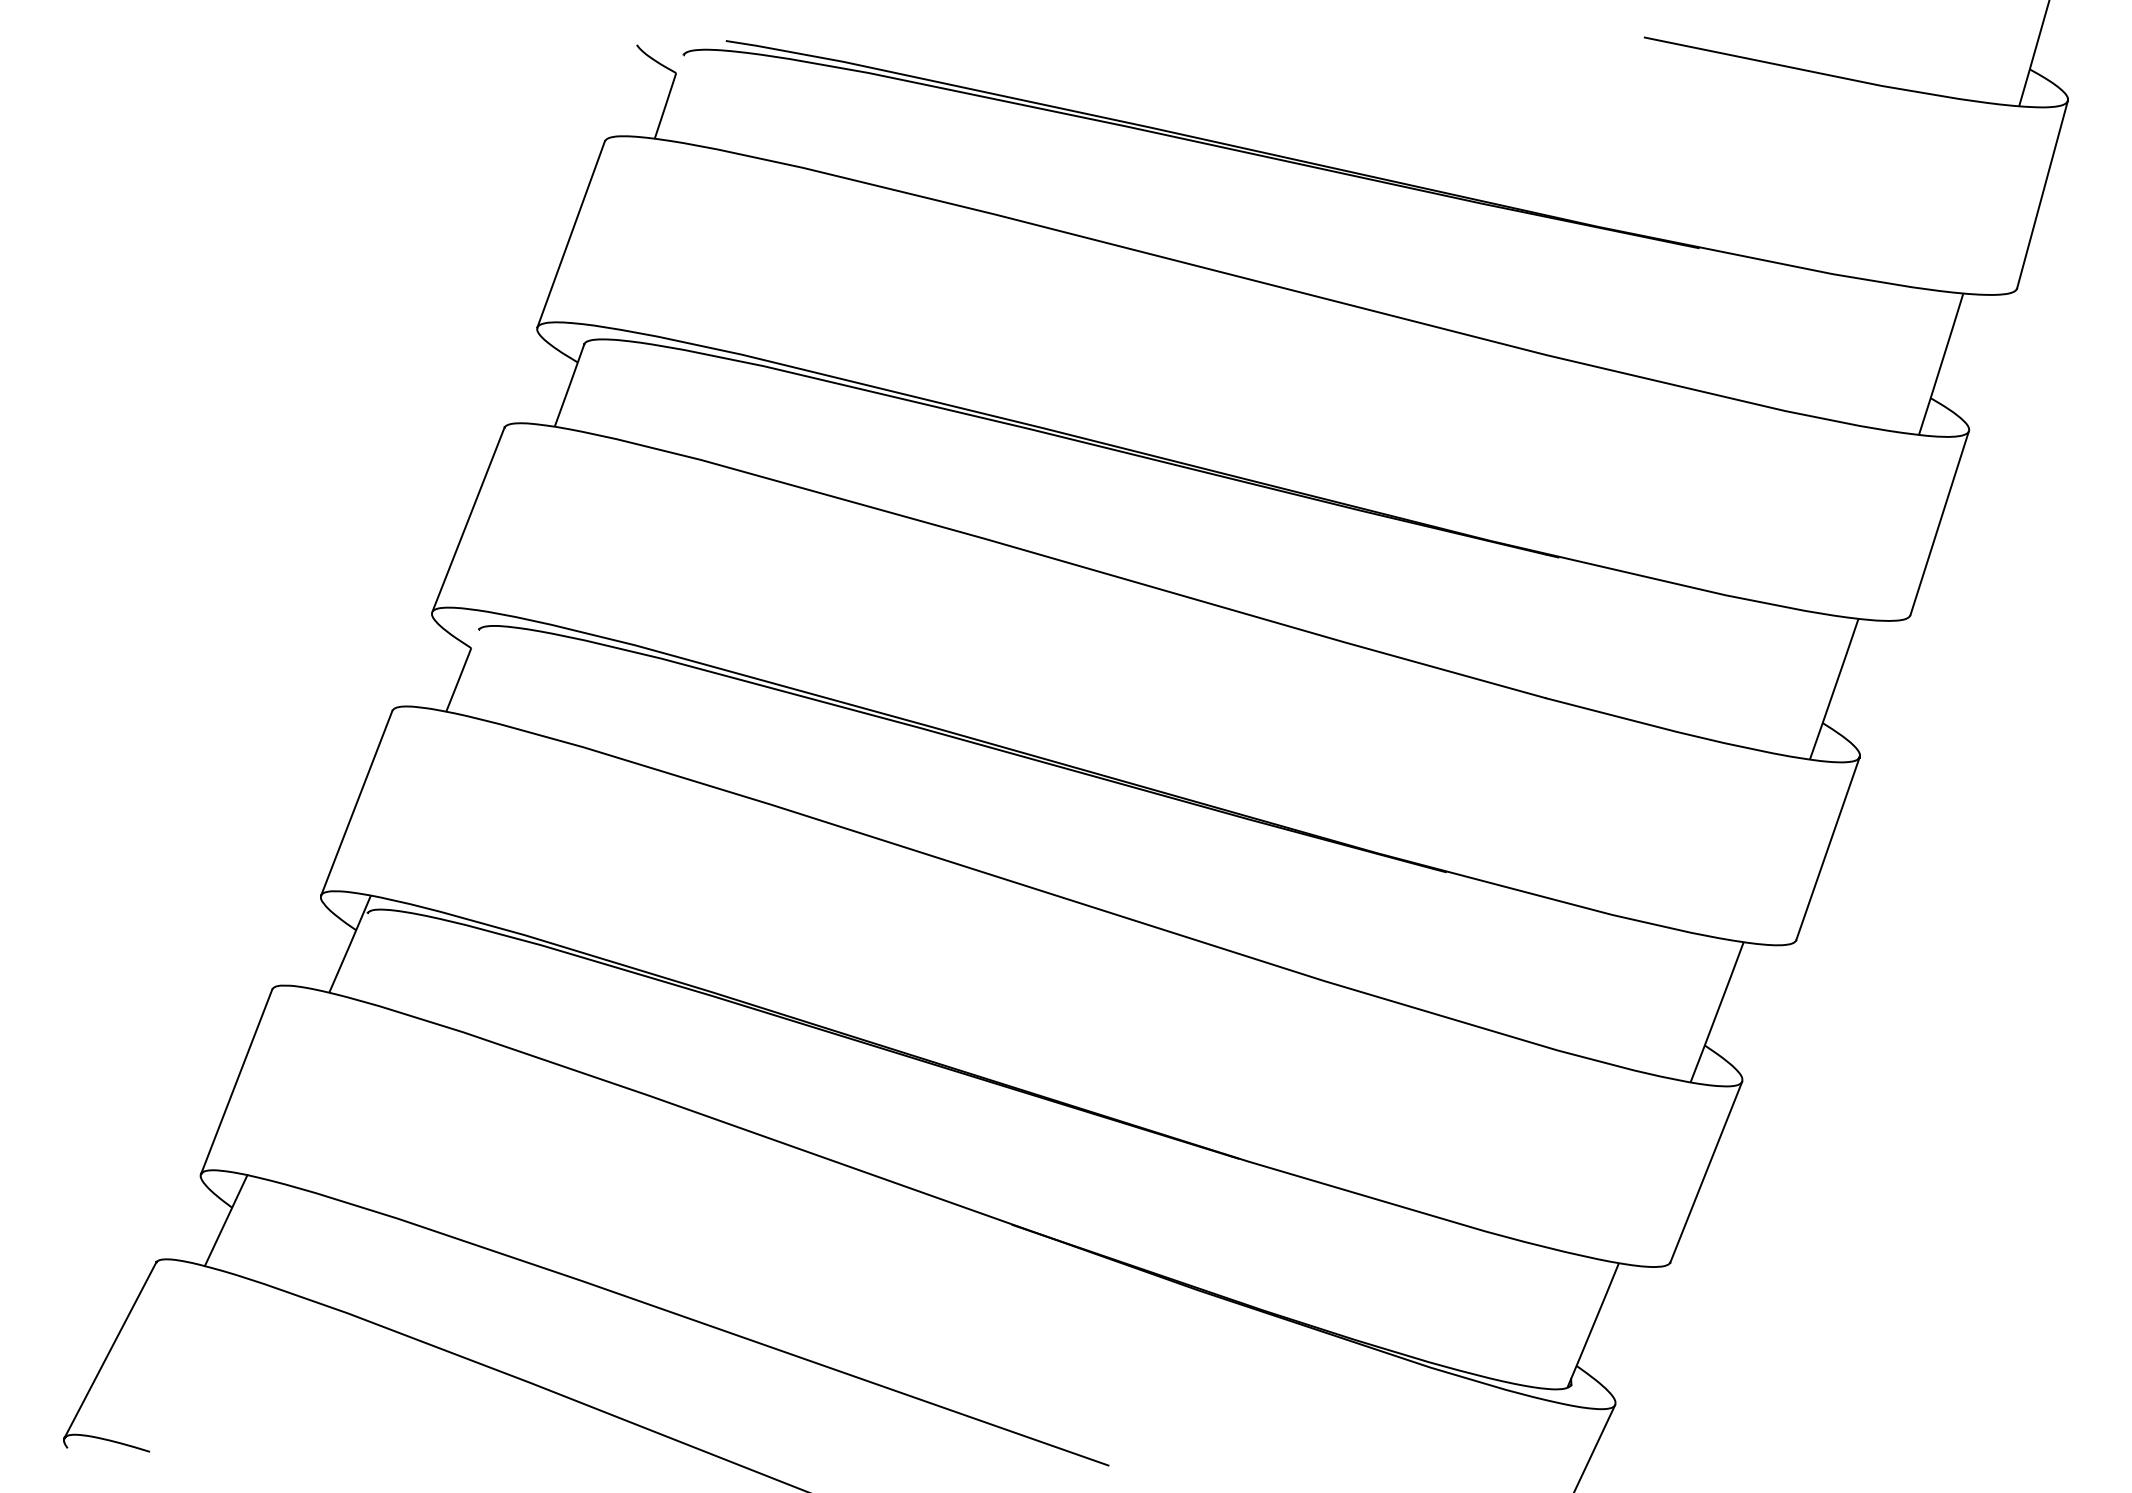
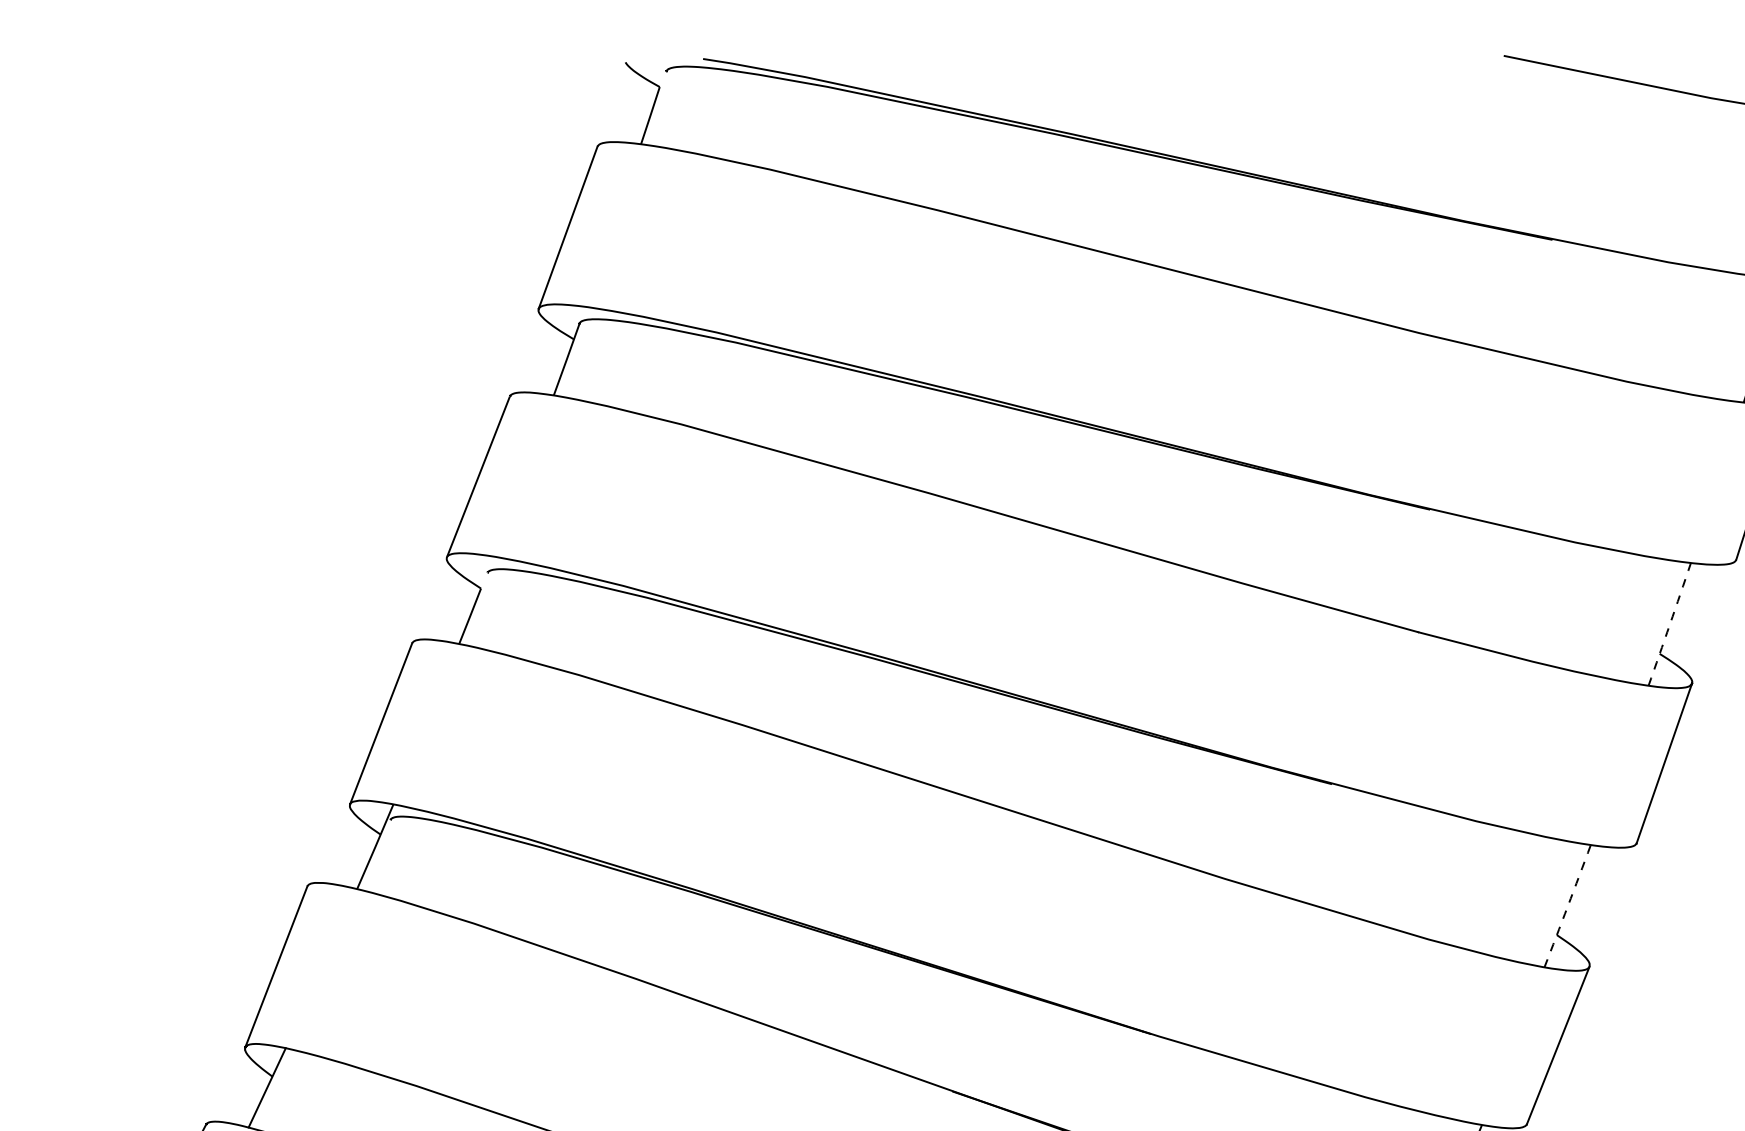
arc: (1834, 689) -> (1670, 624), solid -> dashed
arc: (1717, 1012) -> (1567, 906), solid -> dashed

